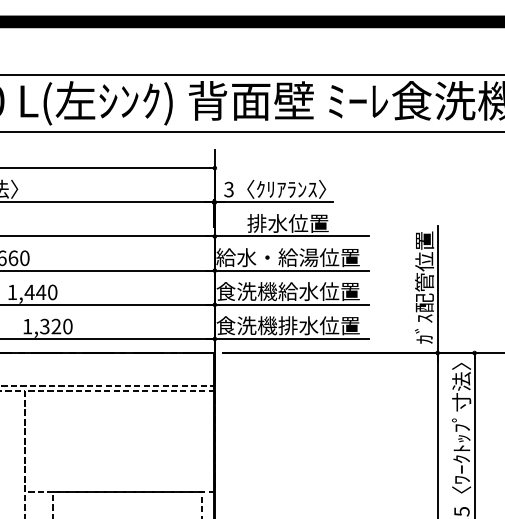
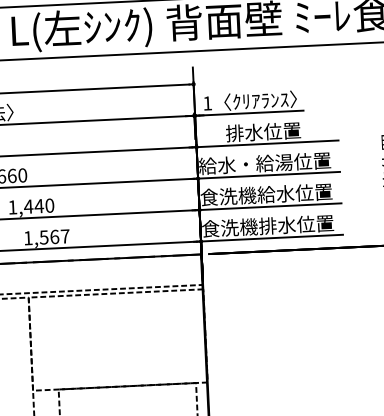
text: (228, 189) -> (207, 103), 3 -> 1
text: (56, 326) -> (54, 236), 1,320 -> 1,567

